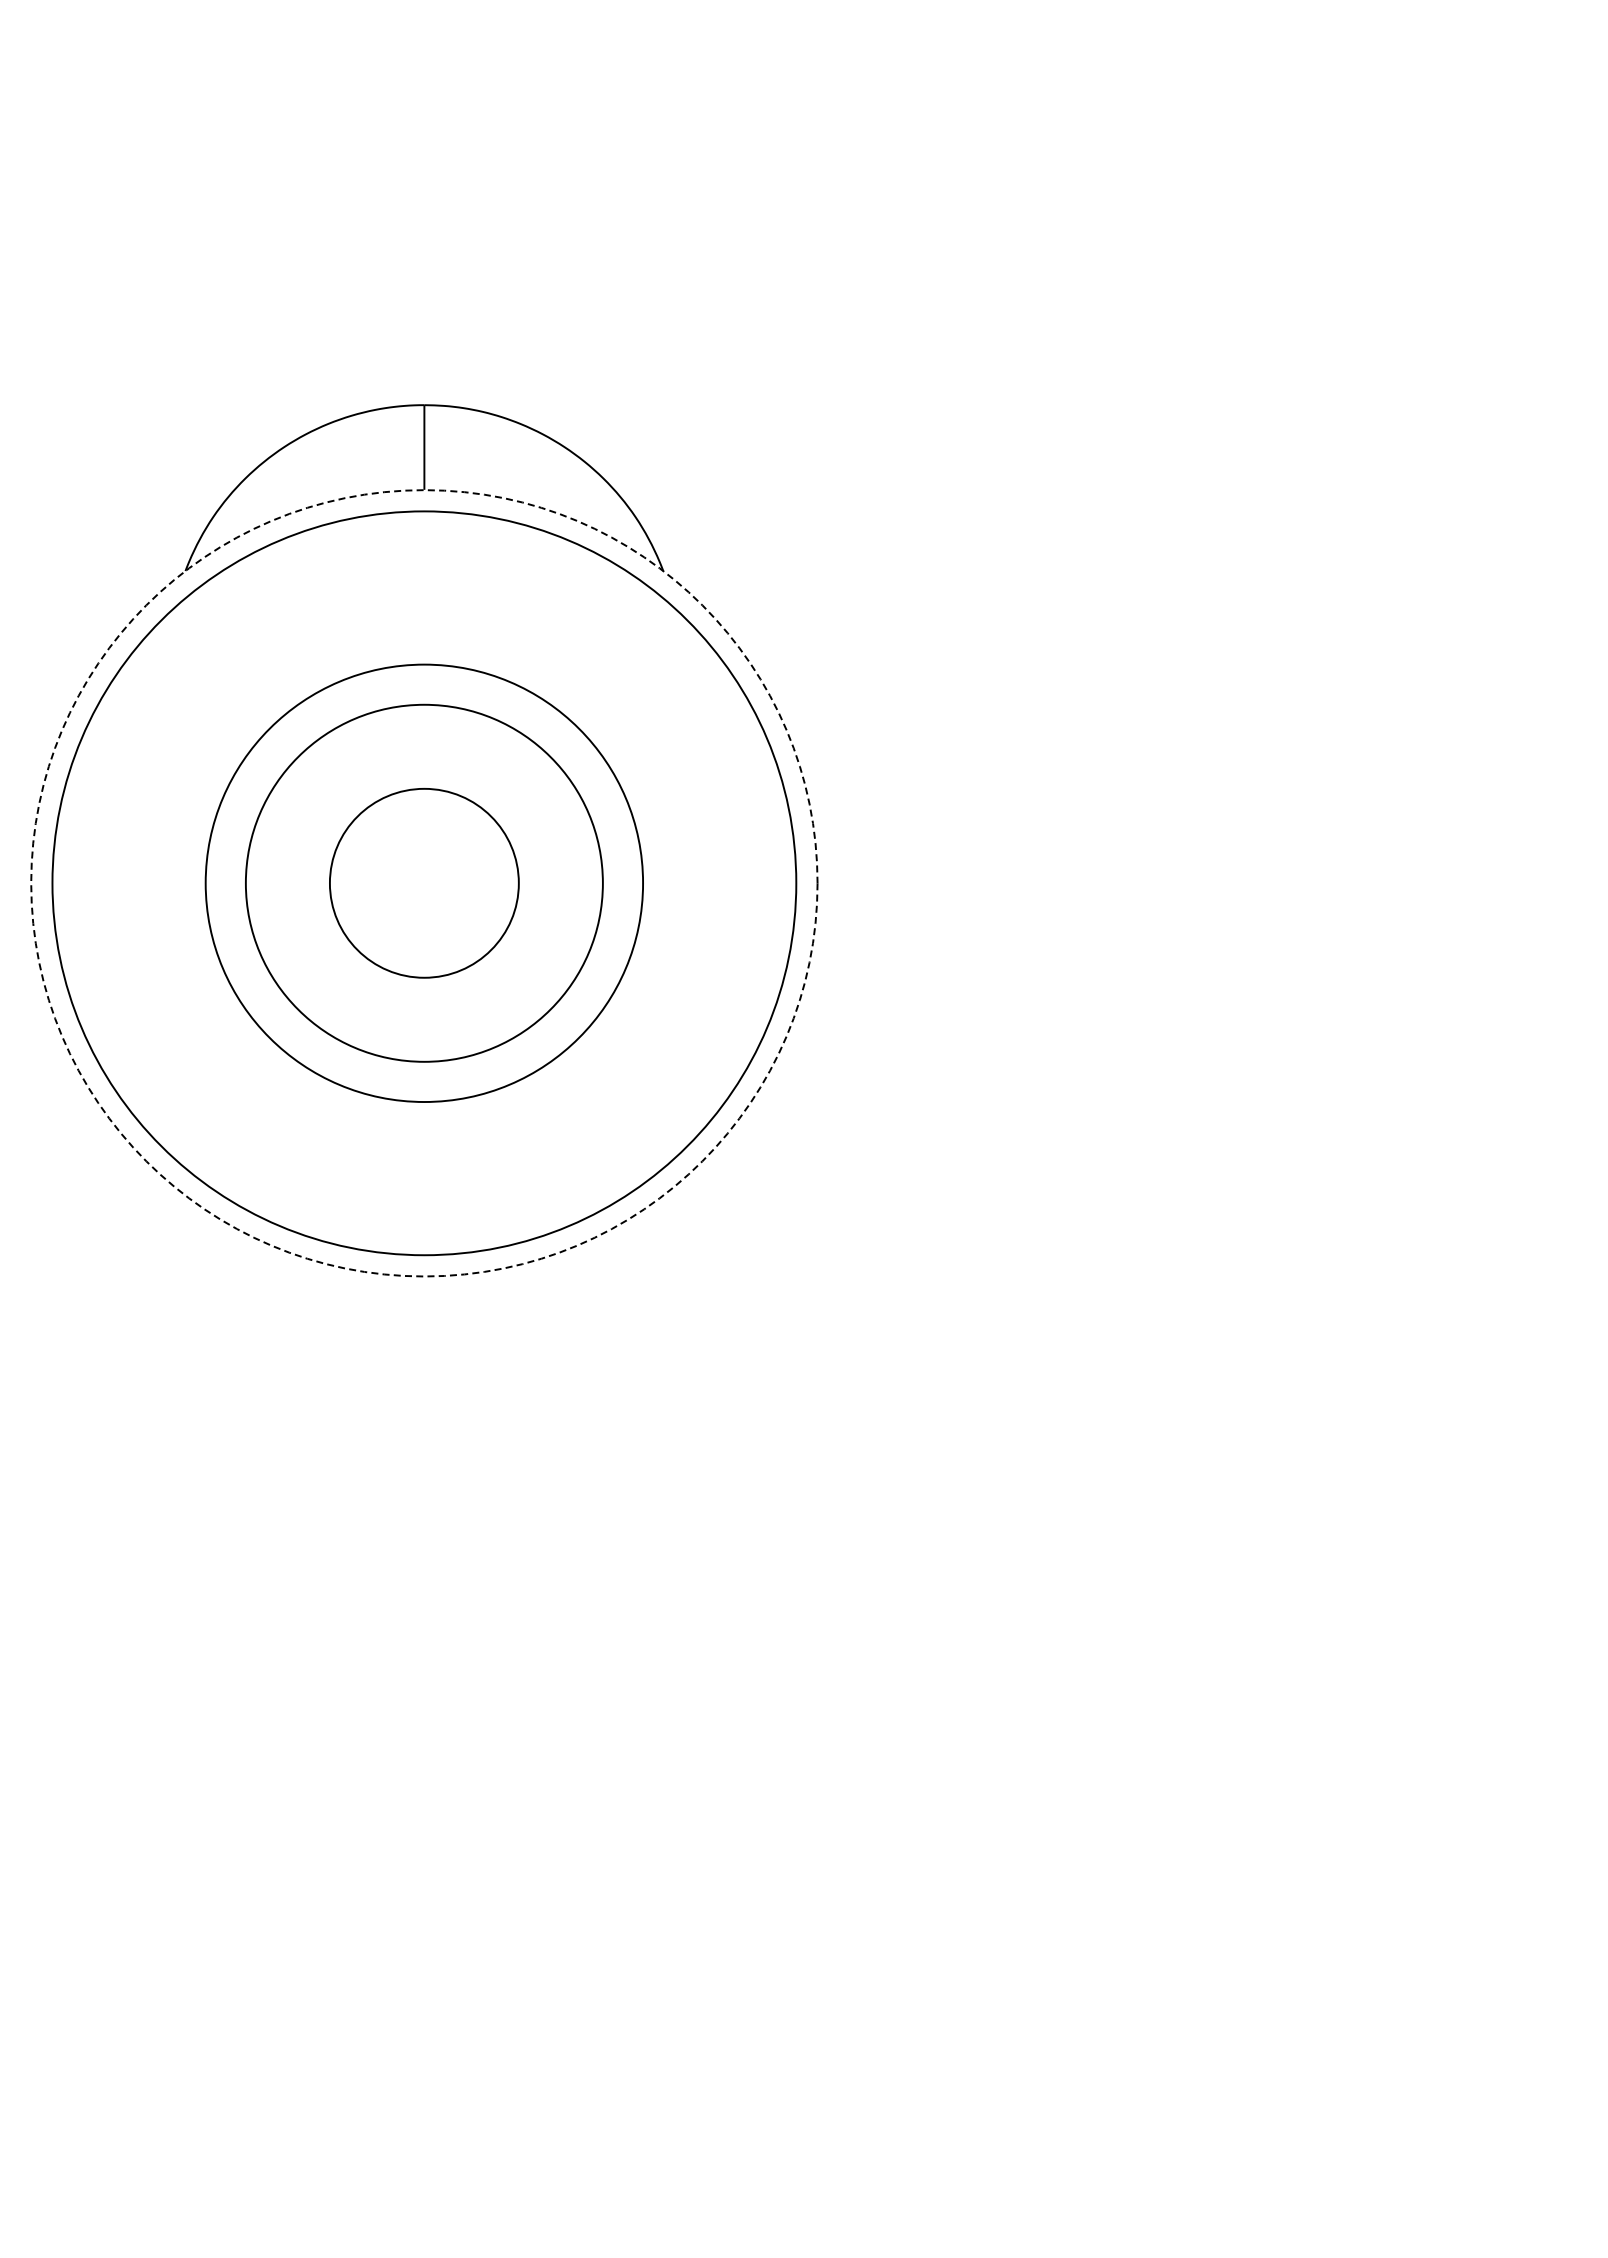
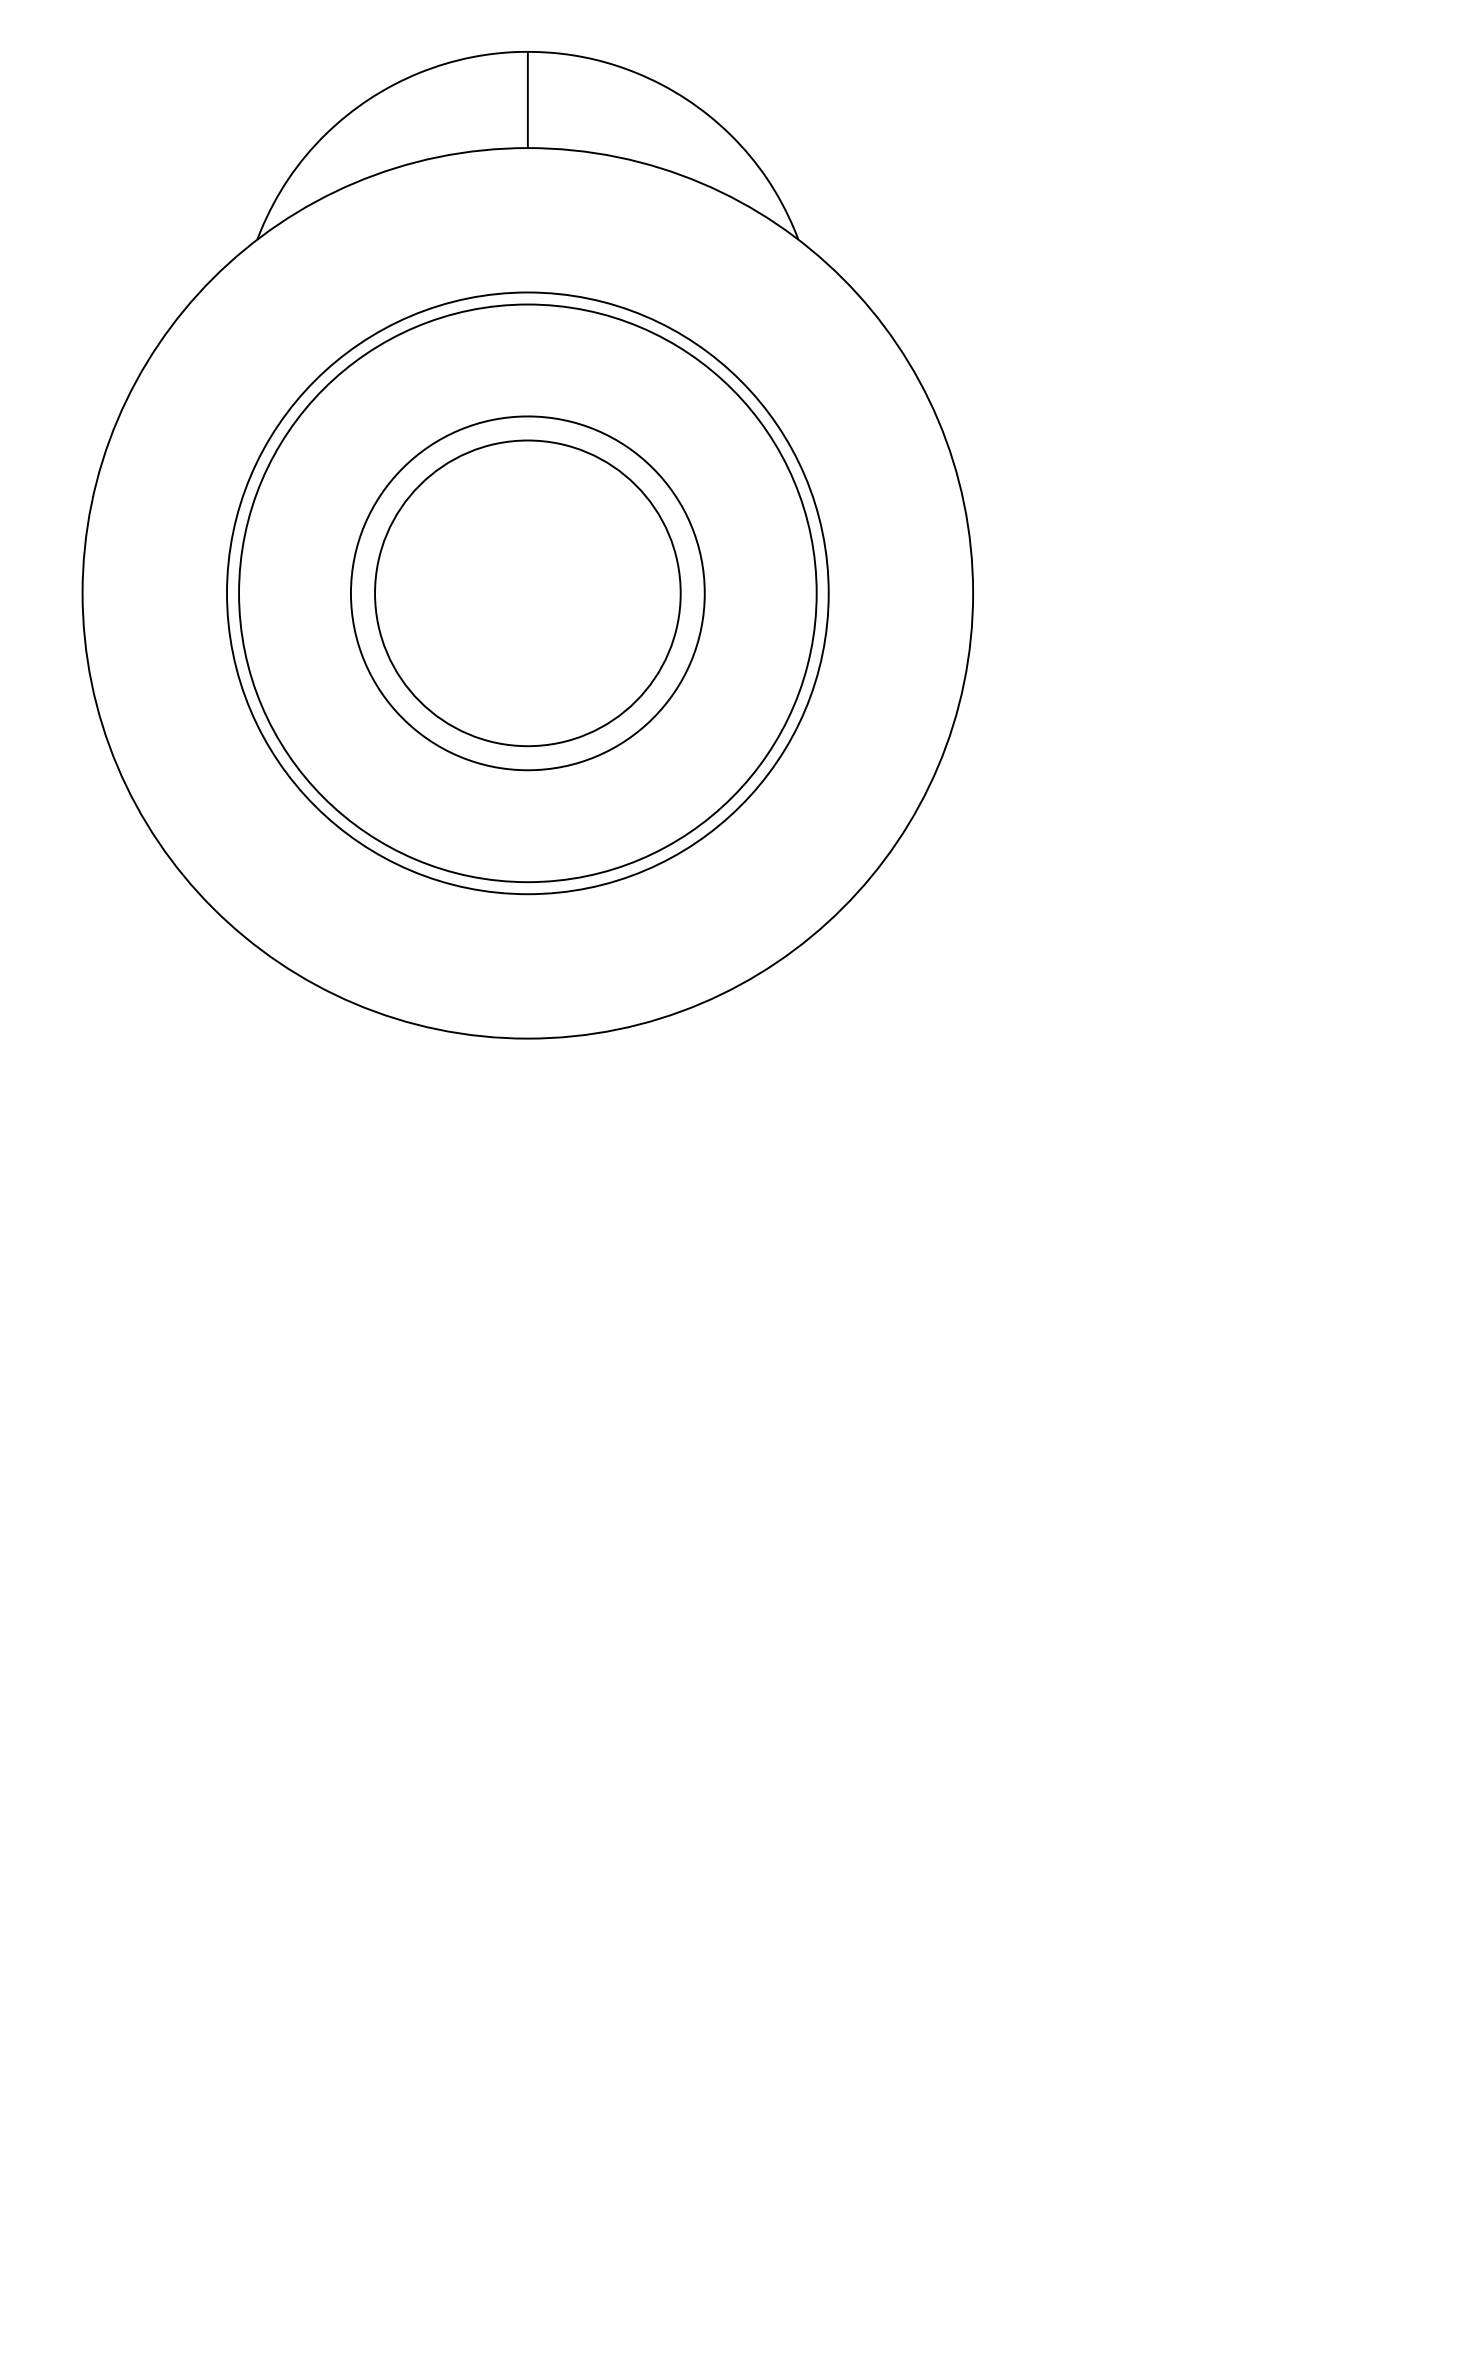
circle: (424, 882) -> (527, 592), size x0.71
circle: (424, 883) -> (527, 593), dashed -> solid
circle: (424, 883) -> (527, 593), size x0.71
circle: (424, 883) -> (527, 593), size x1.43
circle: (424, 883) -> (527, 593), size x1.43

